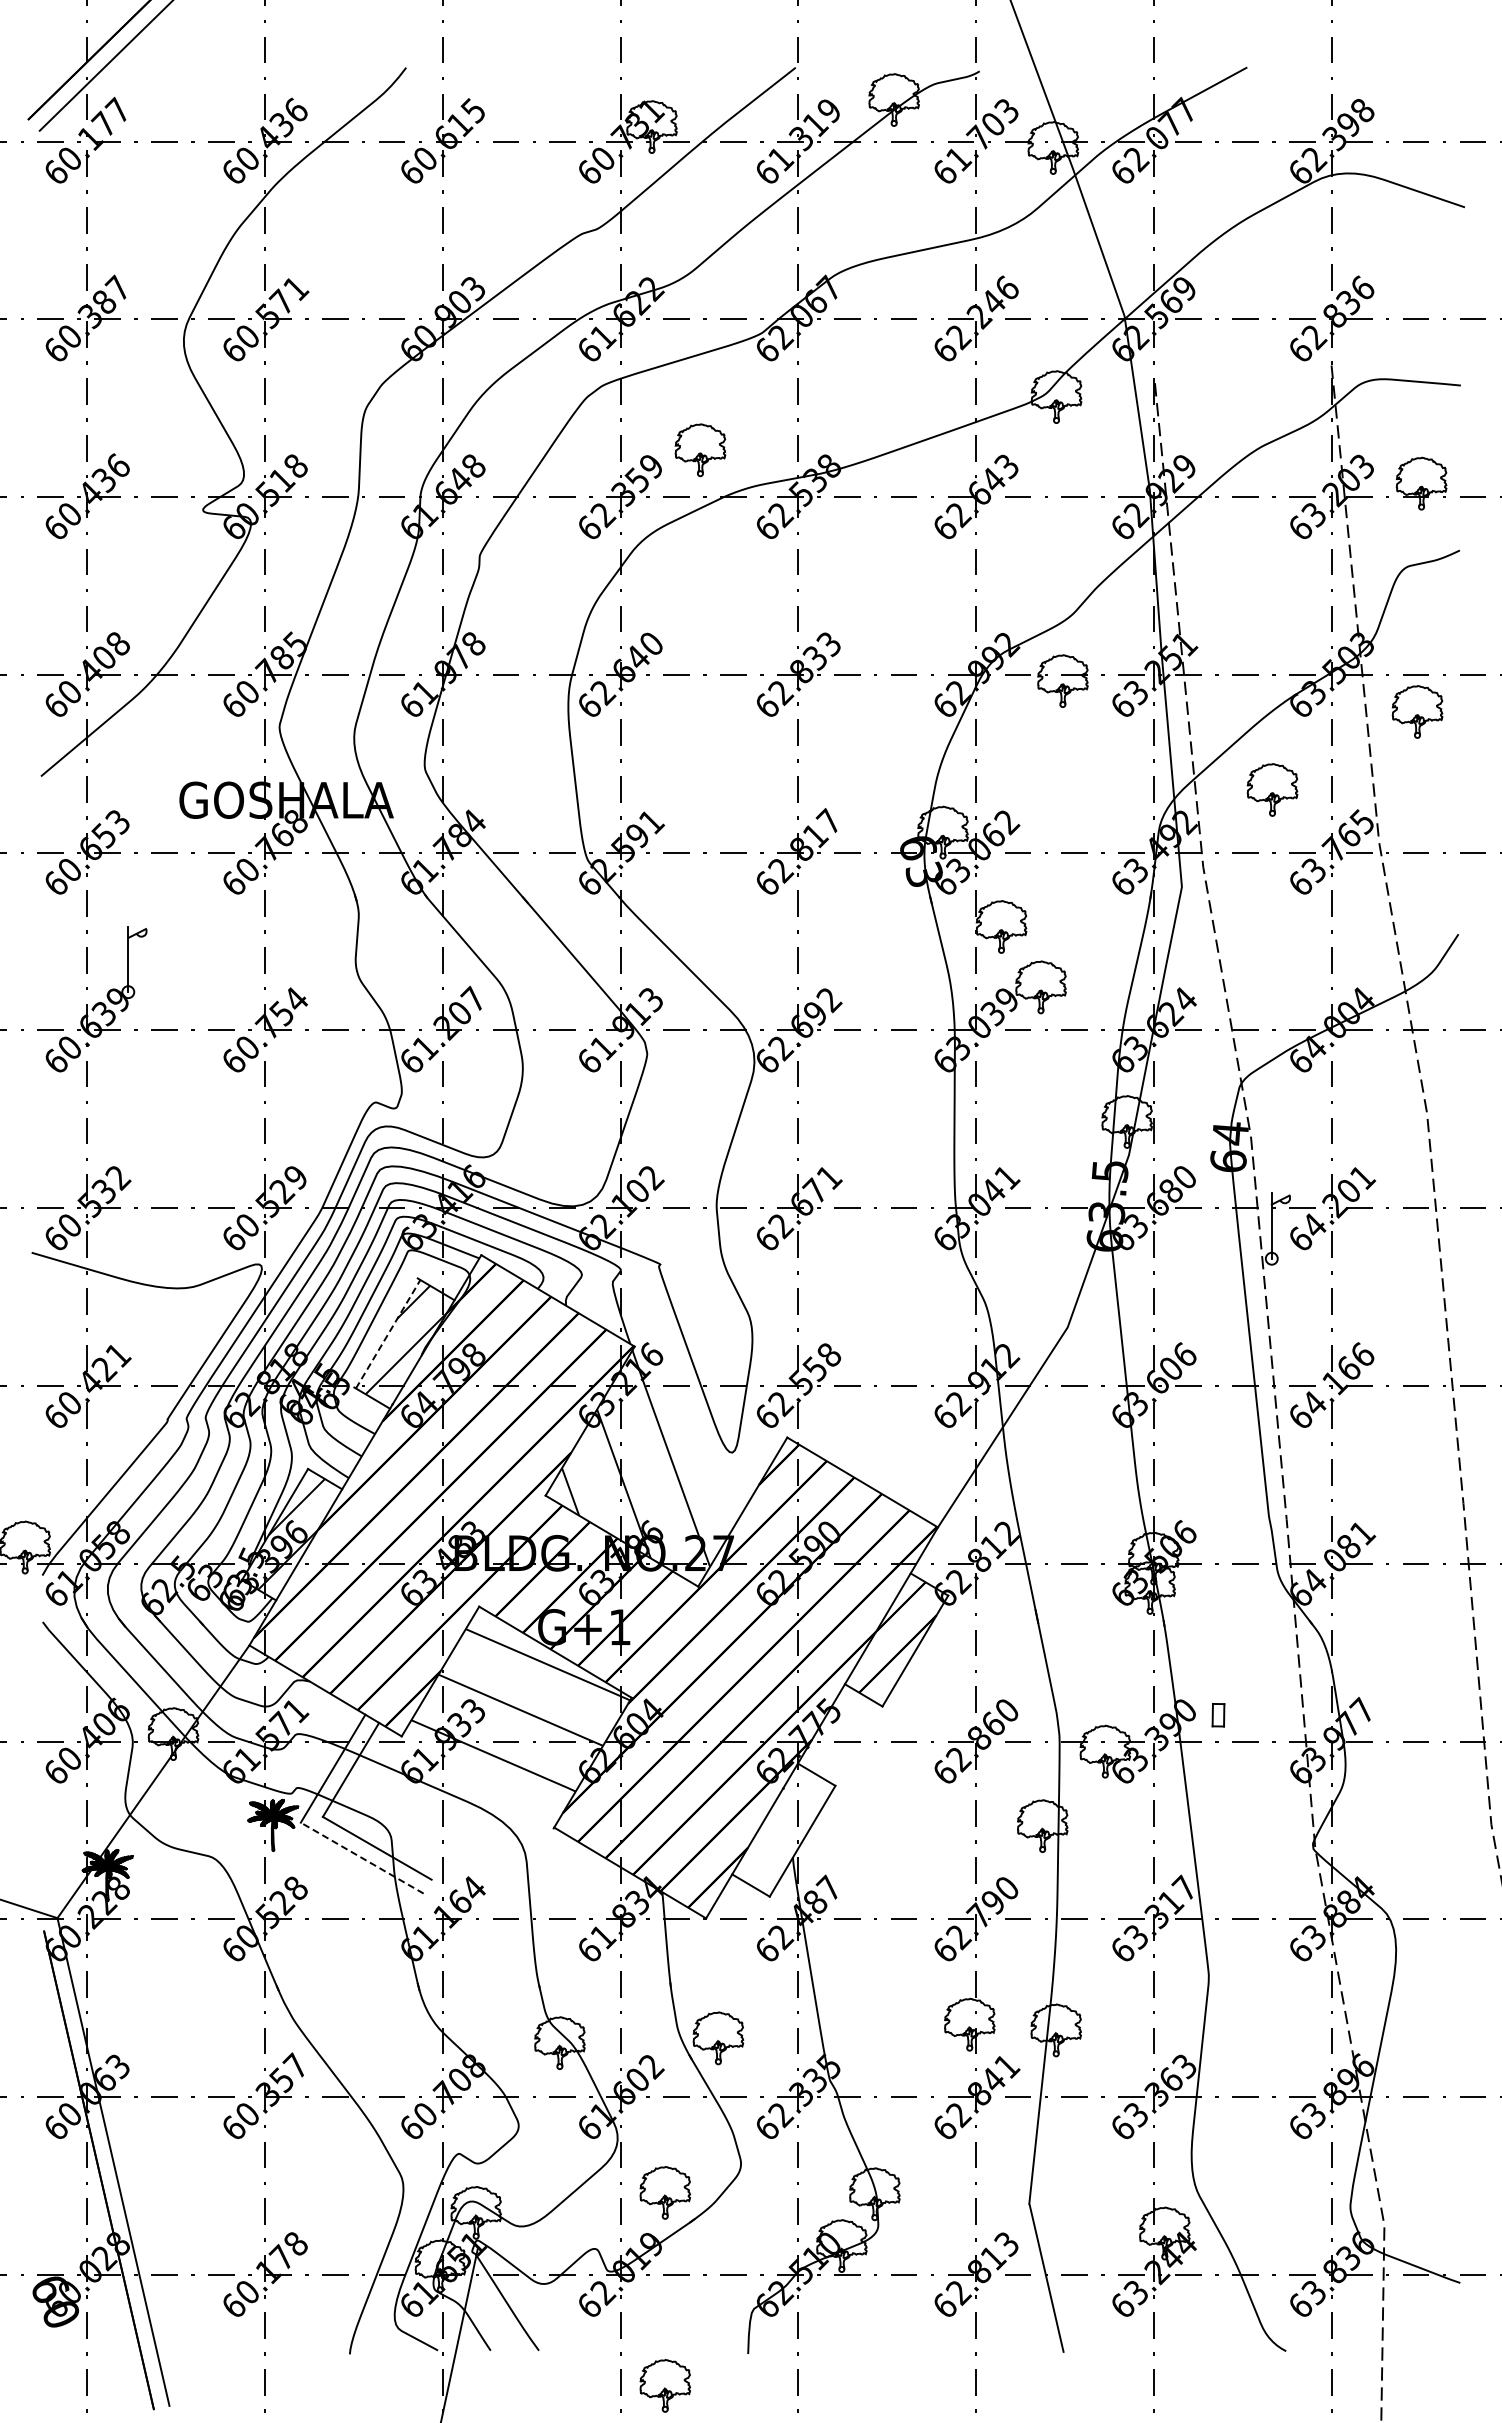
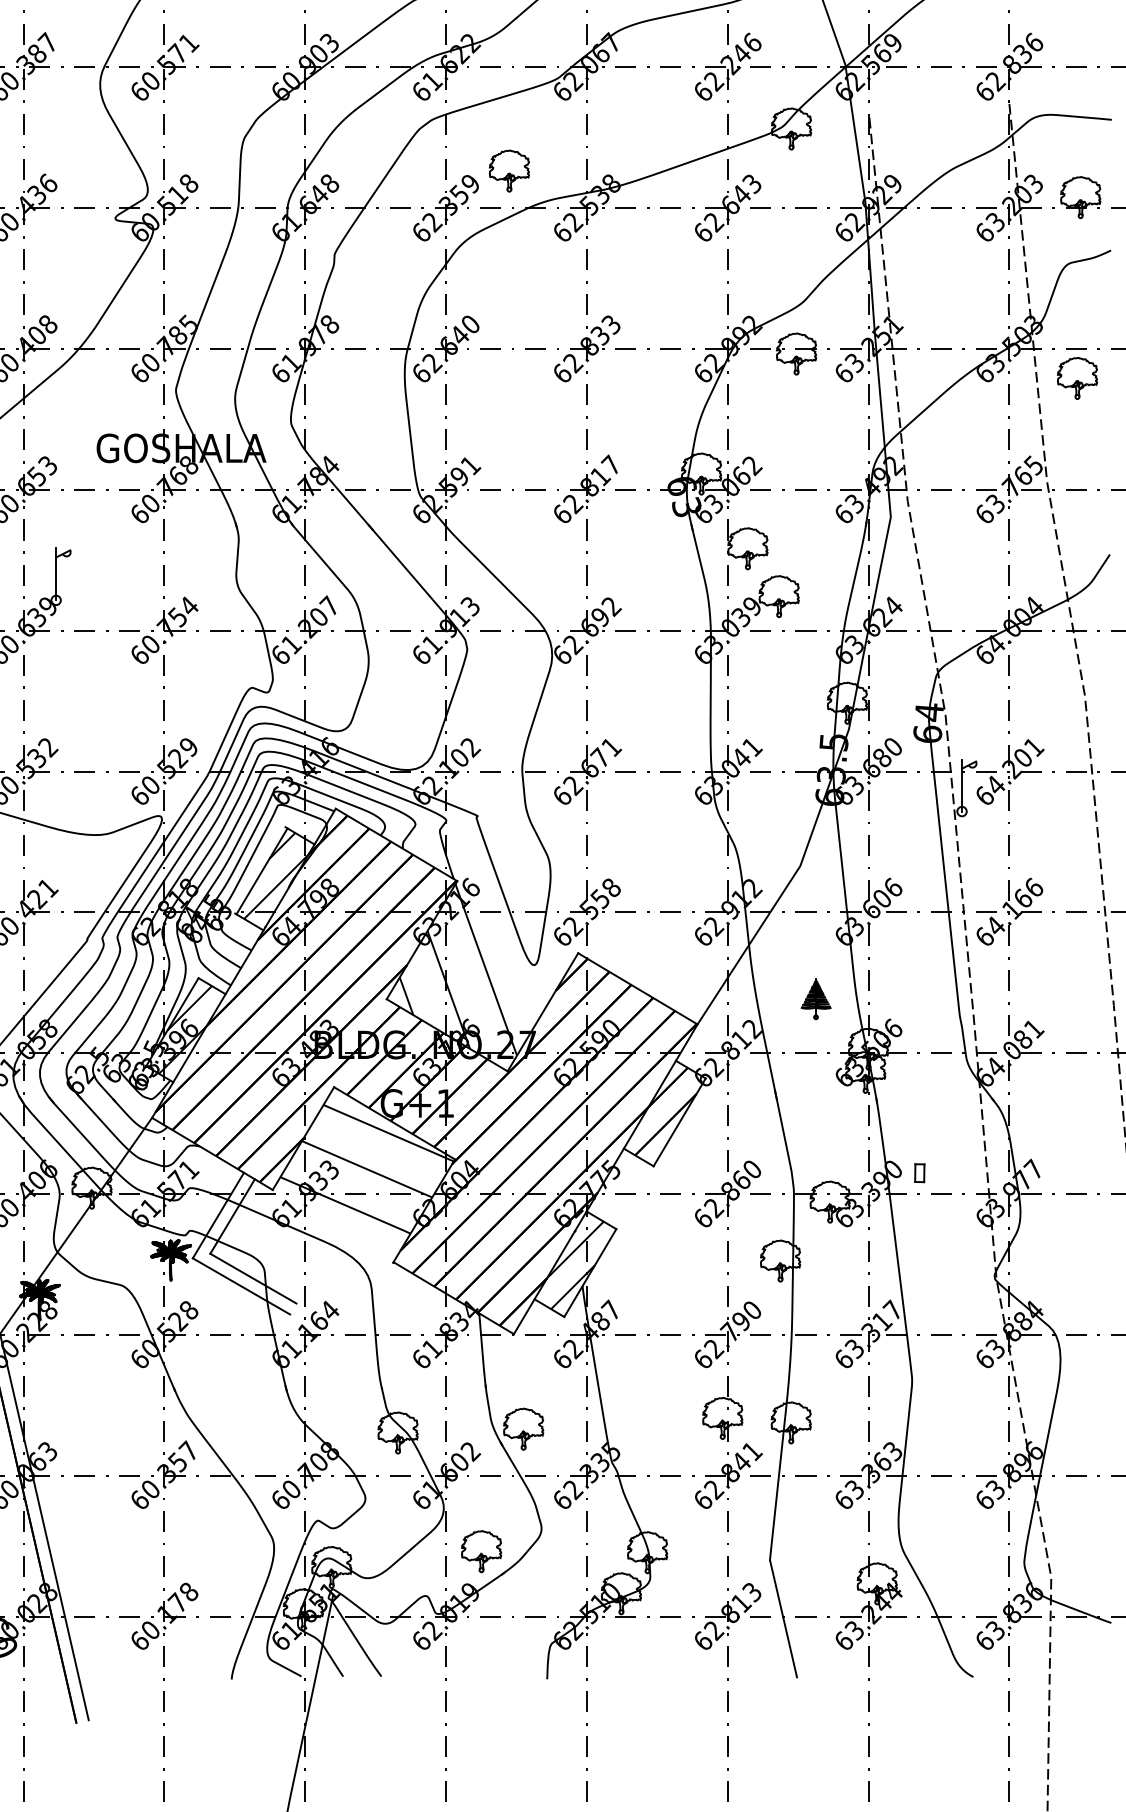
part: (1272, 789) -> (962, 439), removed
line: (388, 1333) -> (262, 870), dashed -> solid
part: (1087, 1494) -> (816, 998), added
hatch: (783, 1831) -> (575, 1265), added
line: (362, 1858) -> (241, 1286), dashed -> solid
part: (664, 2385) -> (480, 1704), removed

